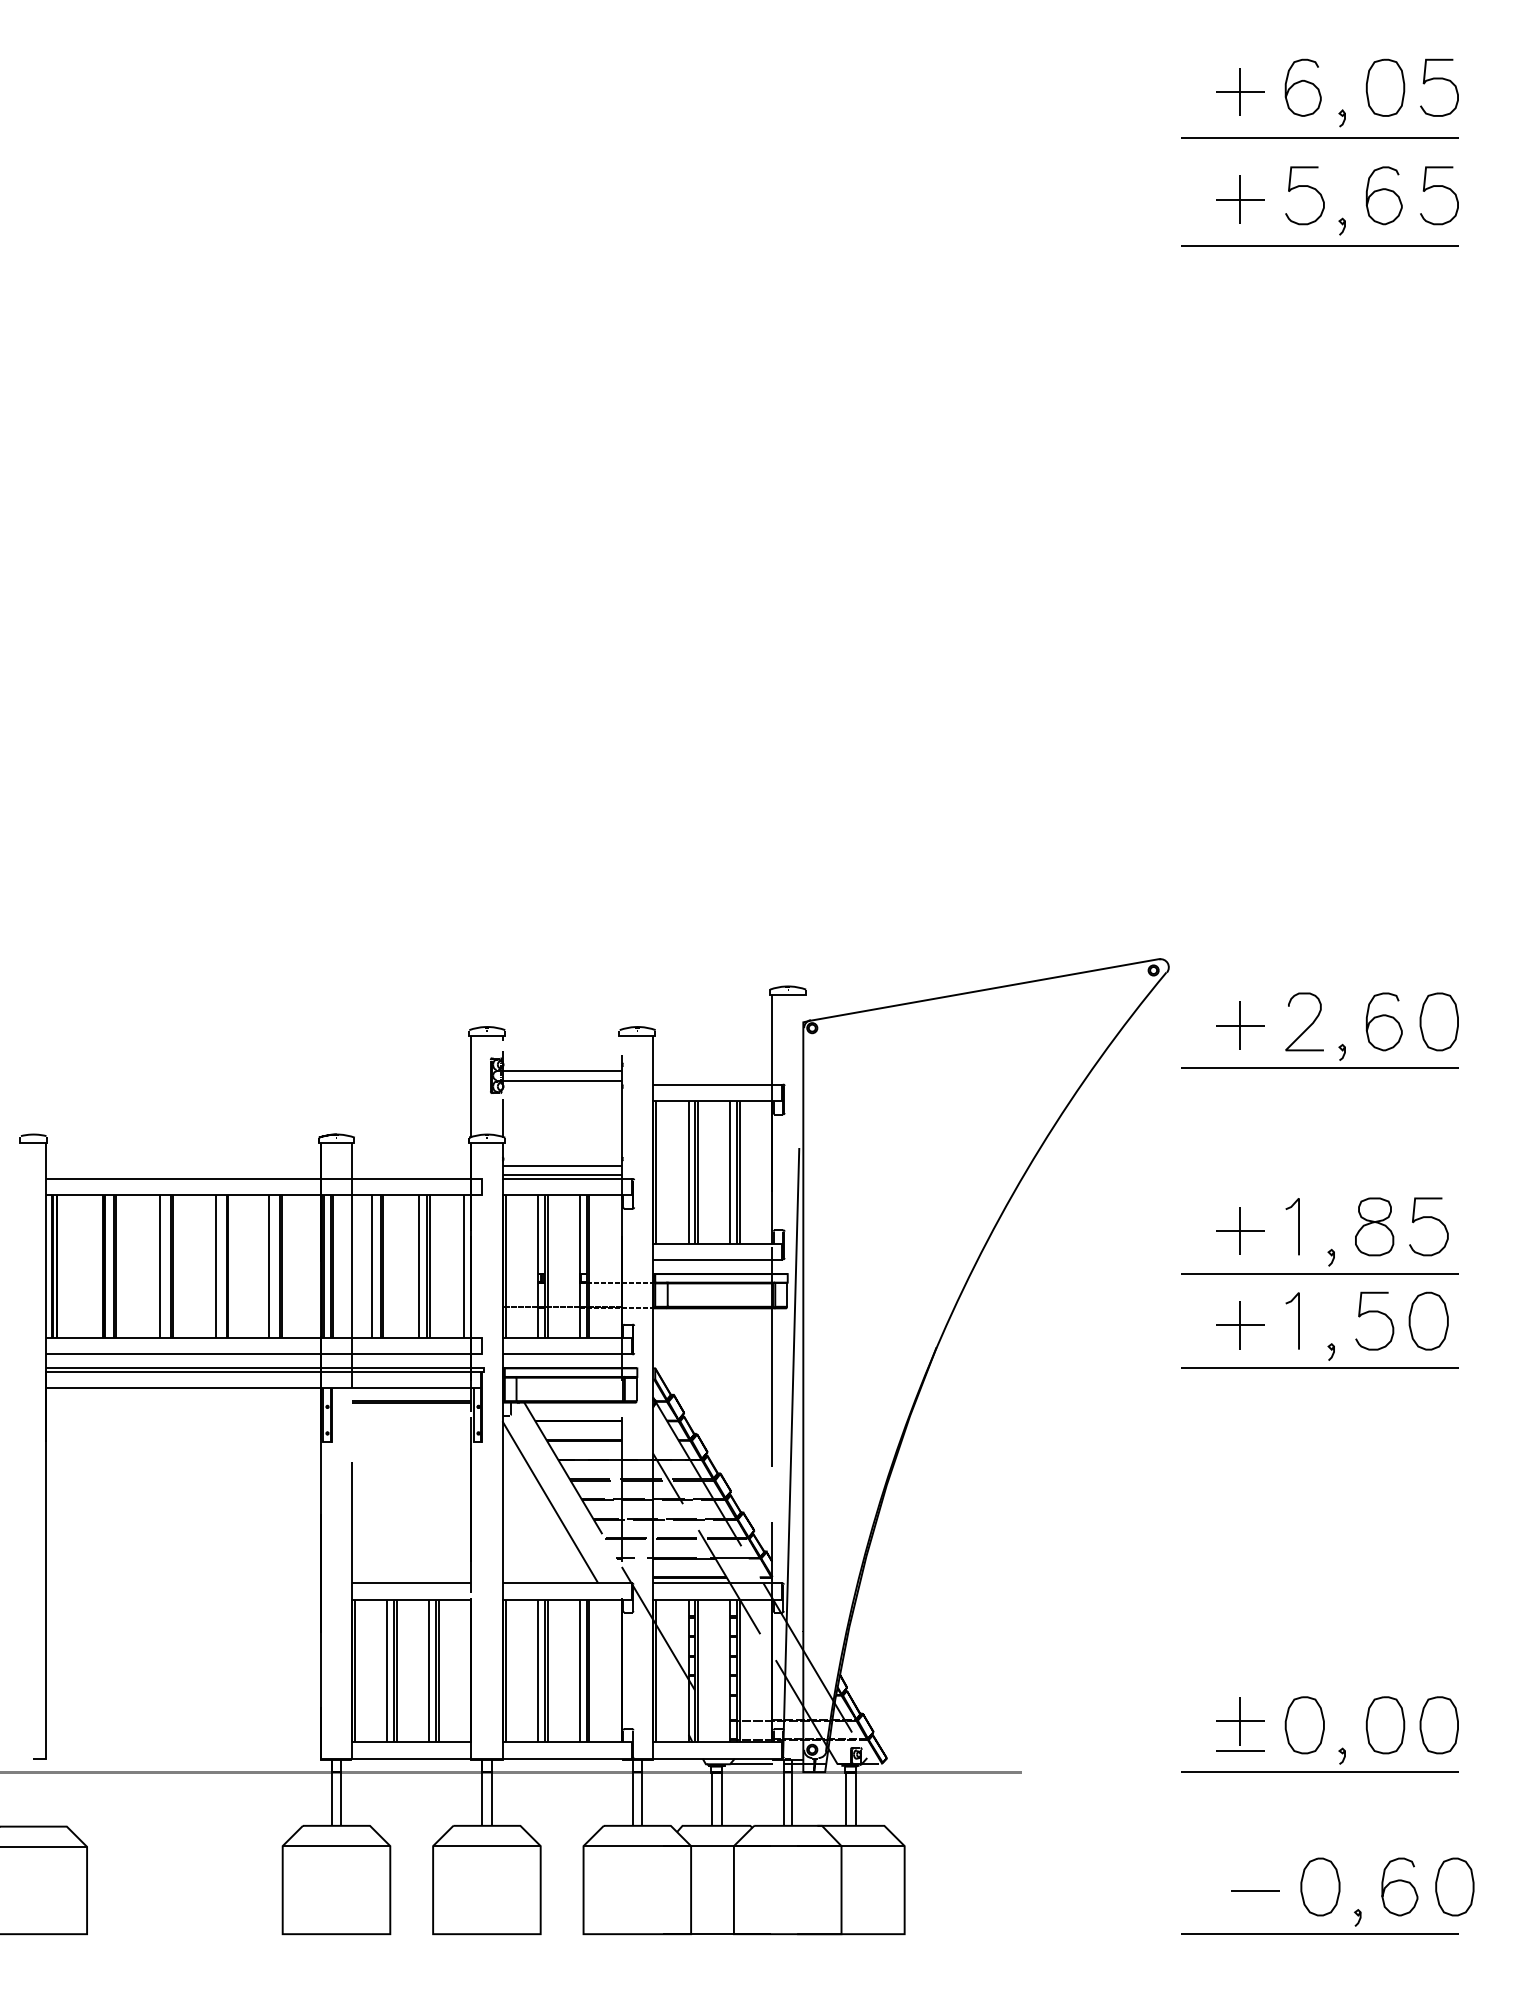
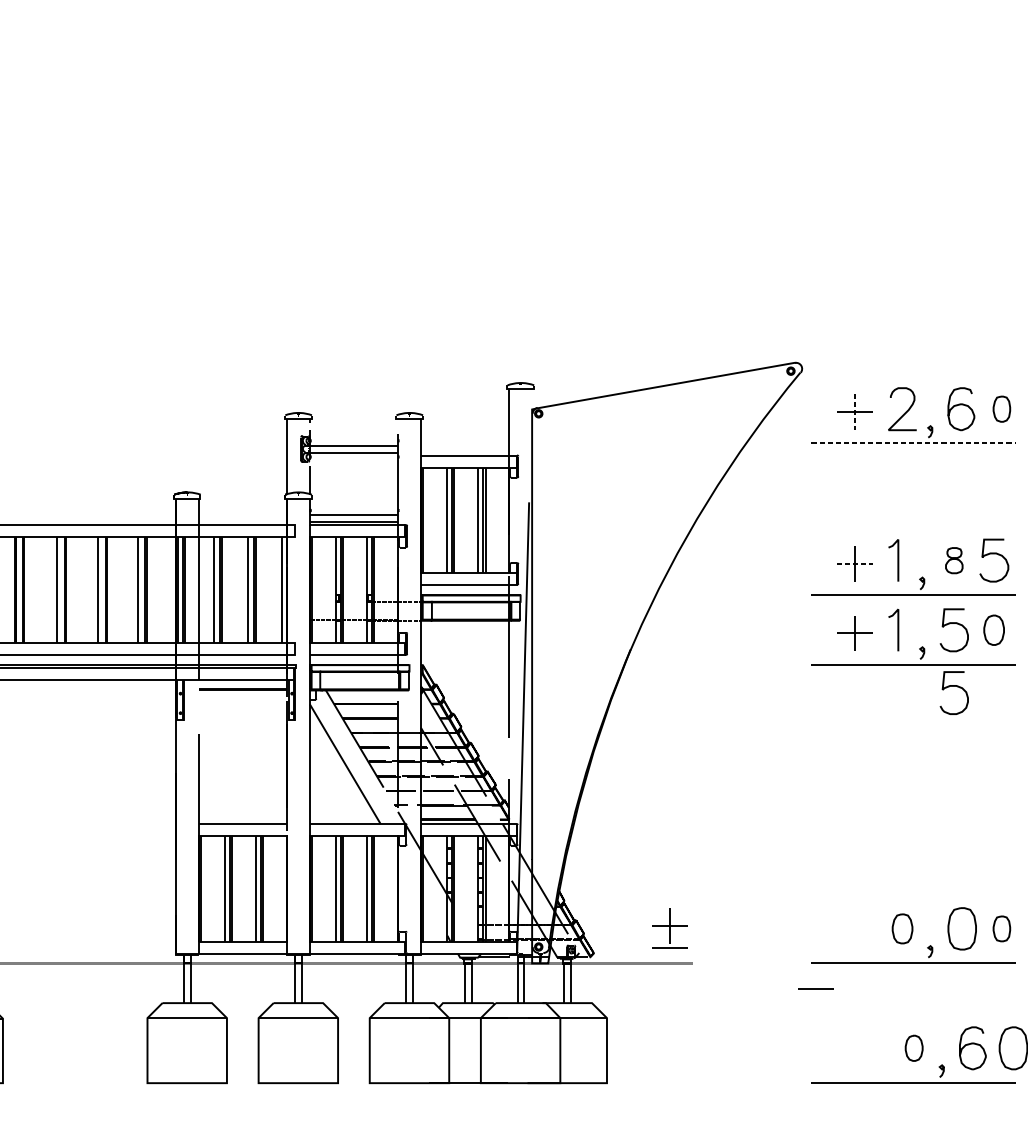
part: (1438, 1021) -> (1001, 408), size x0.6
line: (1239, 1025) -> (854, 411), solid -> dashed
line: (1320, 1068) -> (914, 443), solid -> dashed
part: (1374, 1226) -> (954, 560), size x0.6
line: (1240, 1231) -> (855, 564), solid -> dashed
part: (1428, 1320) -> (994, 629), size x0.7
curve: (1374, 1397) -> (954, 686), added
part: (1240, 1724) -> (670, 928), moved
part: (1304, 1725) -> (902, 929), size x0.7
part: (1438, 1725) -> (1001, 929), size x0.6
part: (1320, 1886) -> (914, 1047), size x0.6
line: (1255, 1890) -> (815, 988), moved

